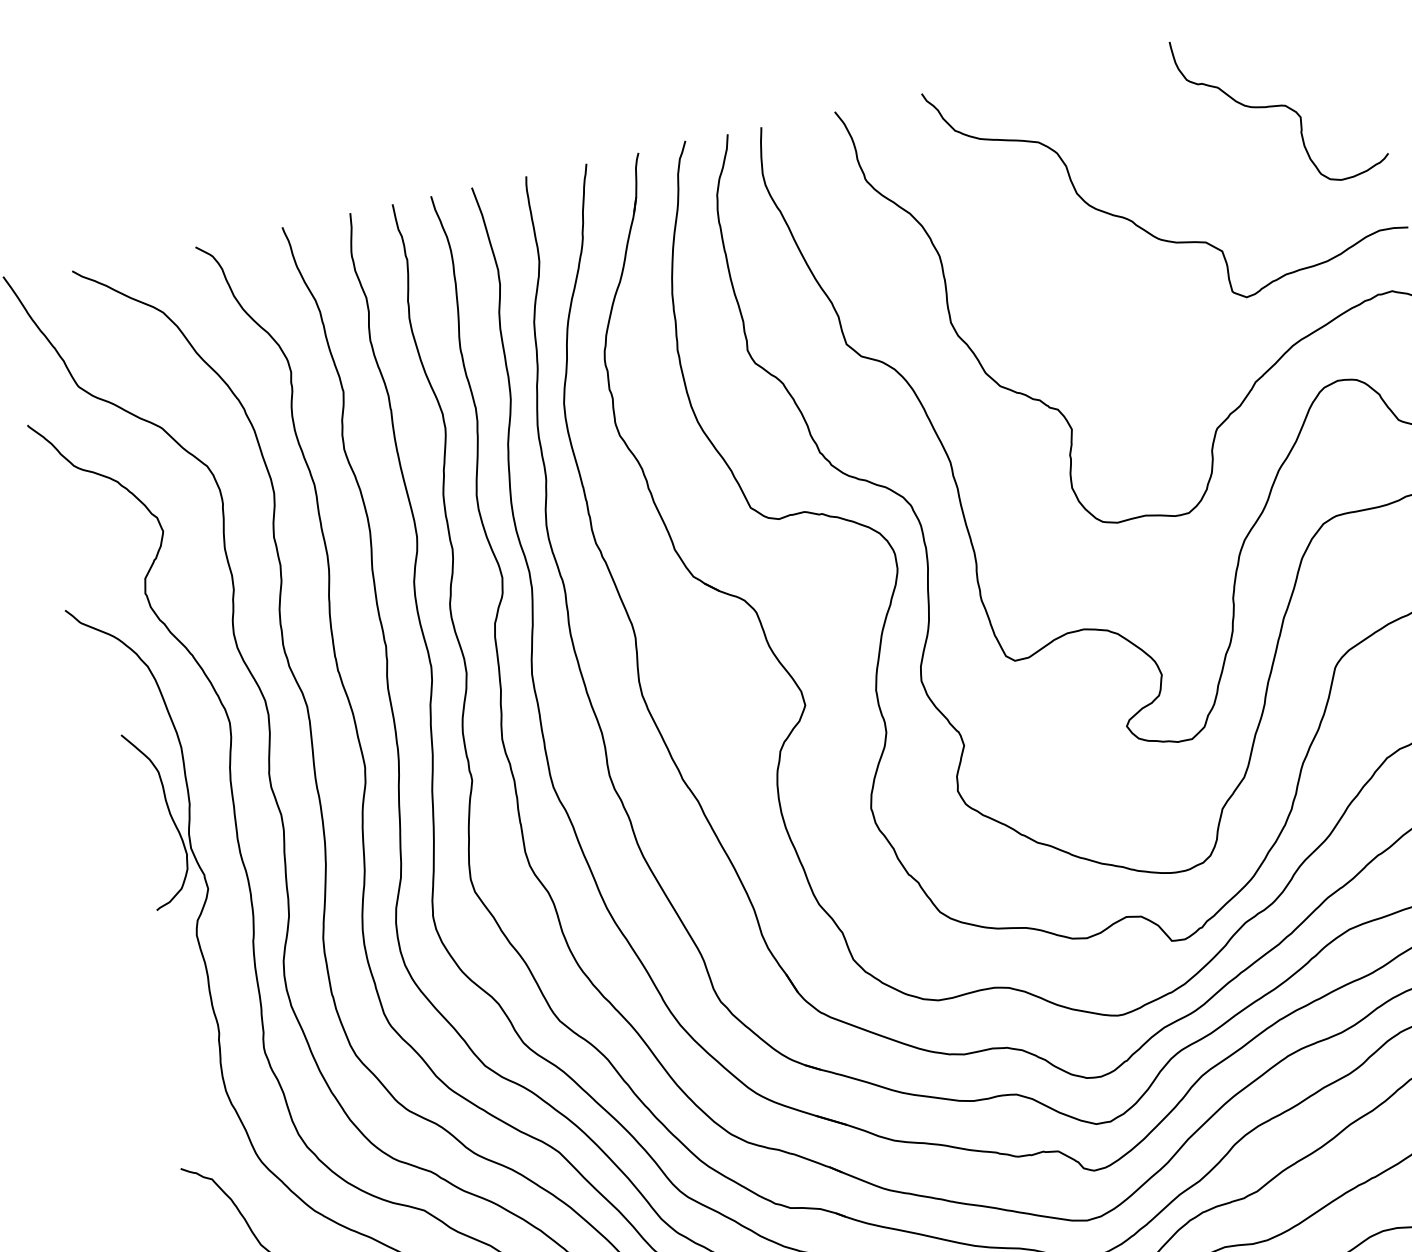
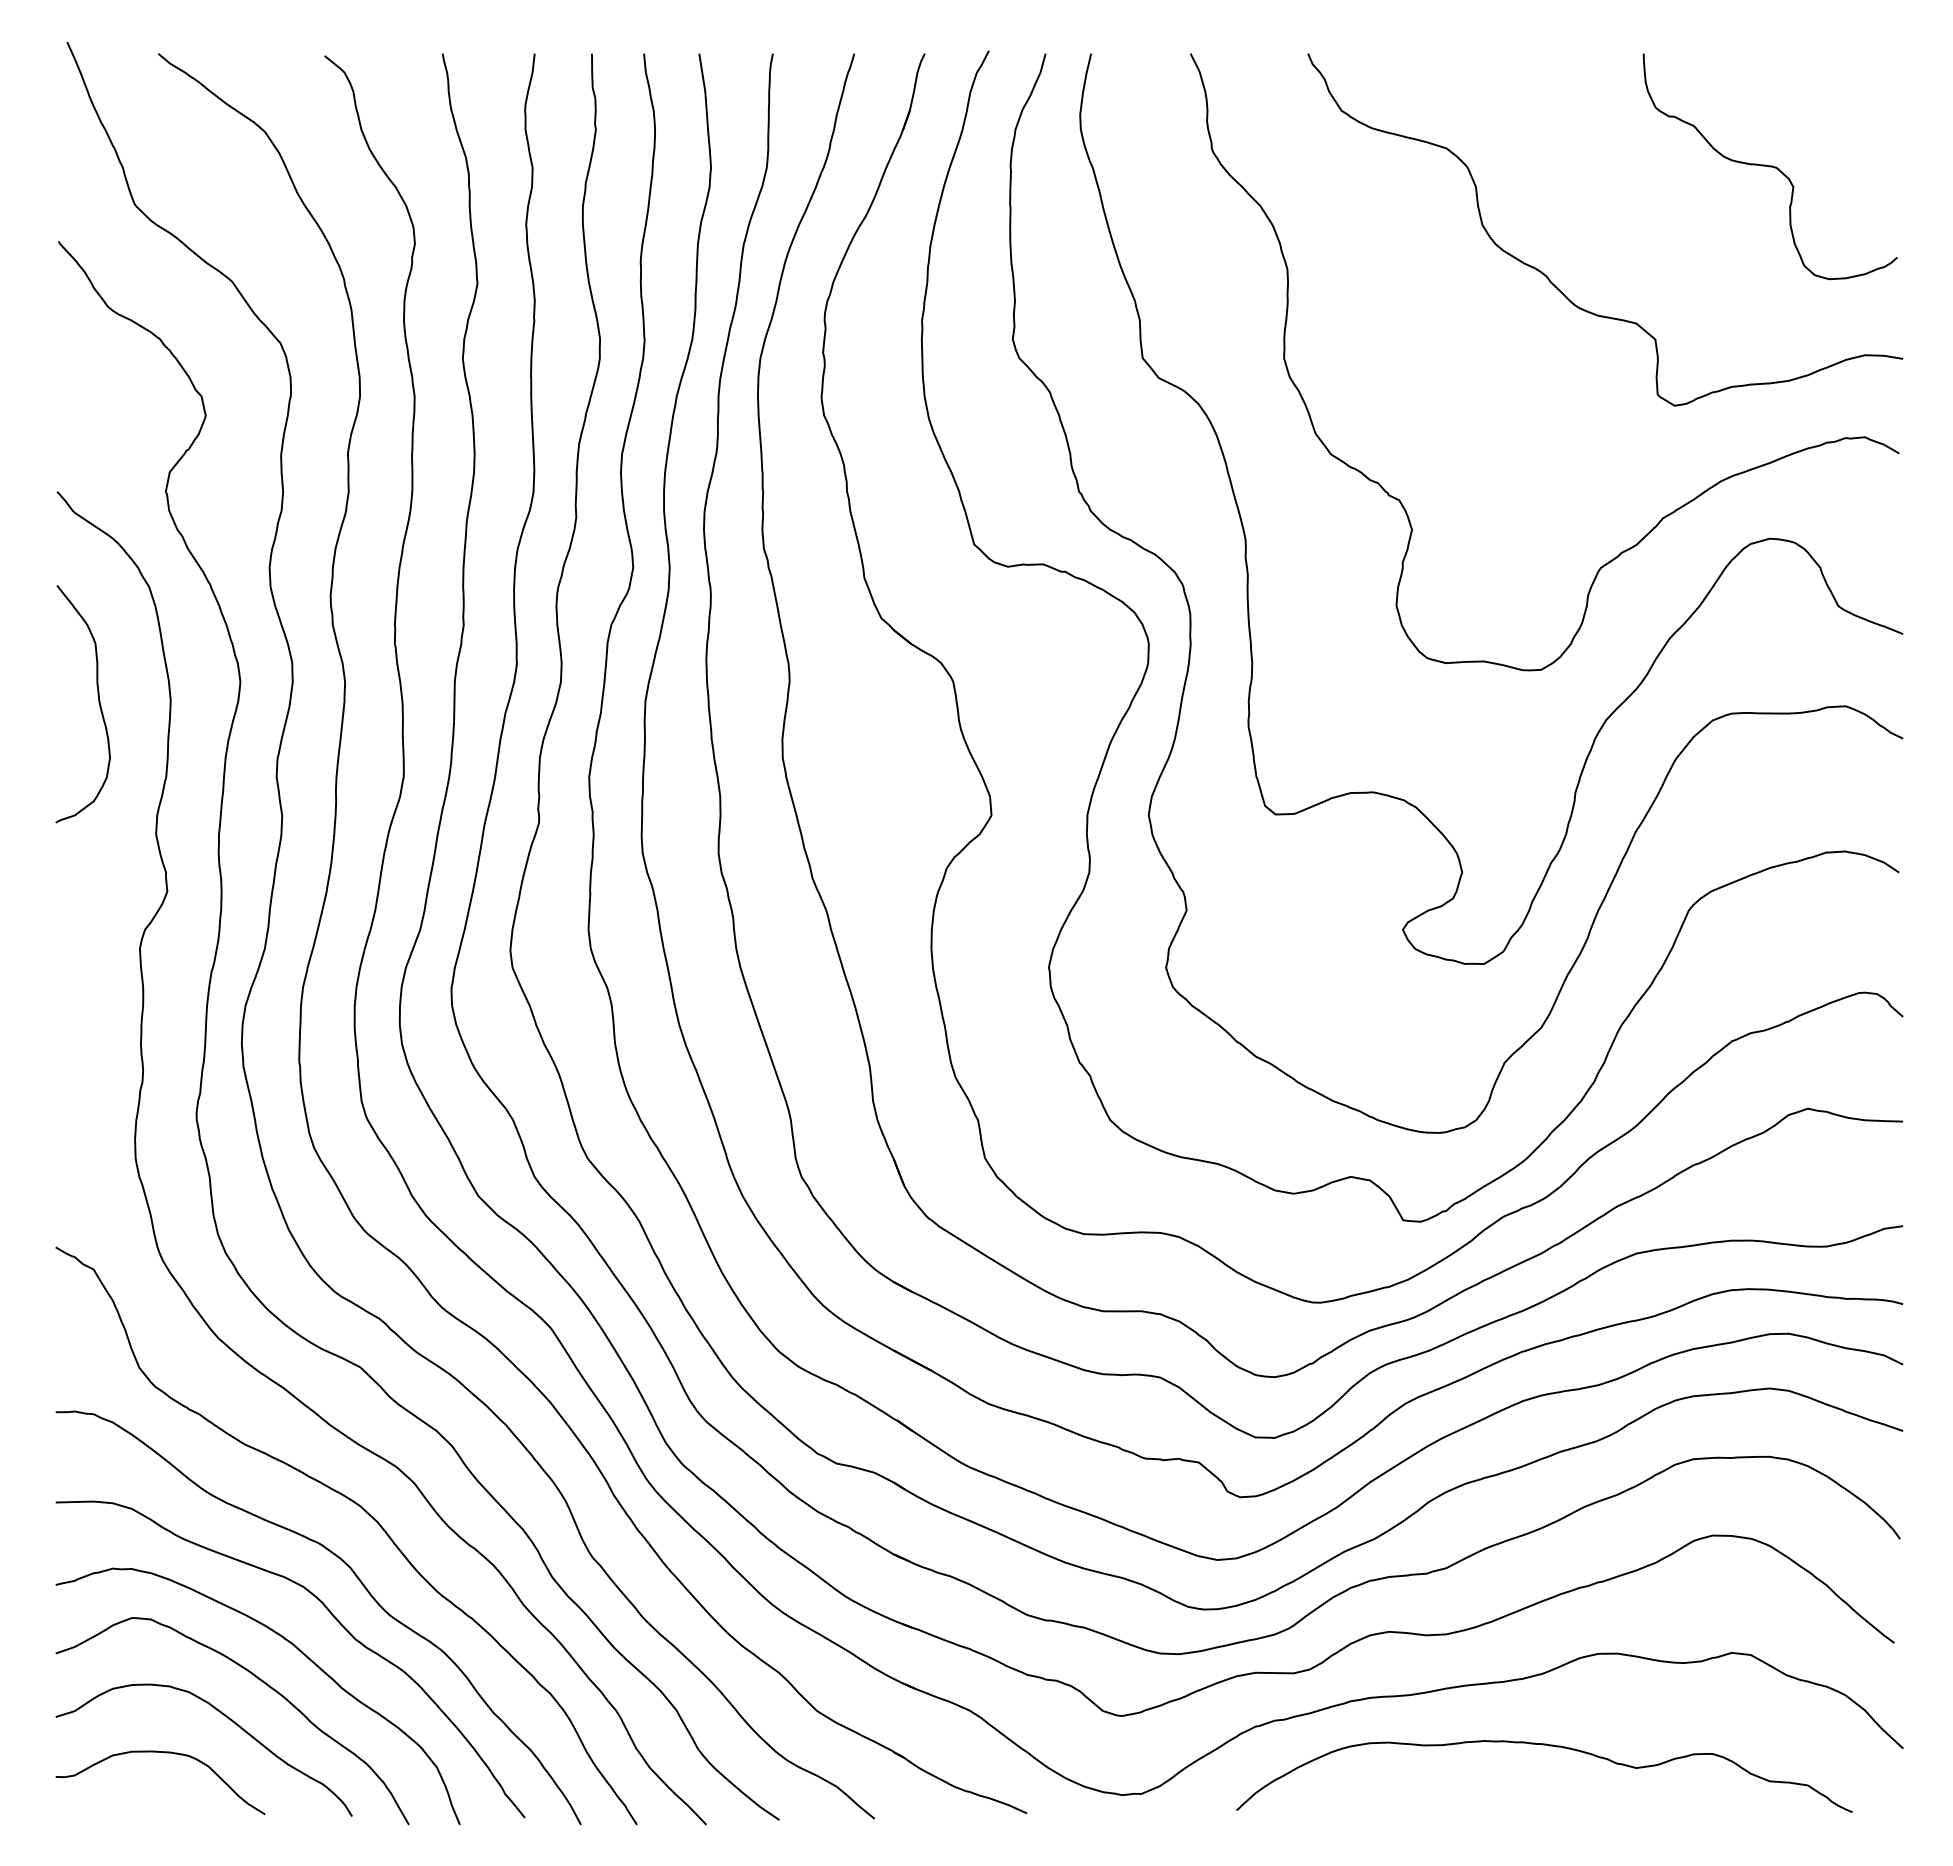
curve: (169, 815) -> (98, 702), moved

